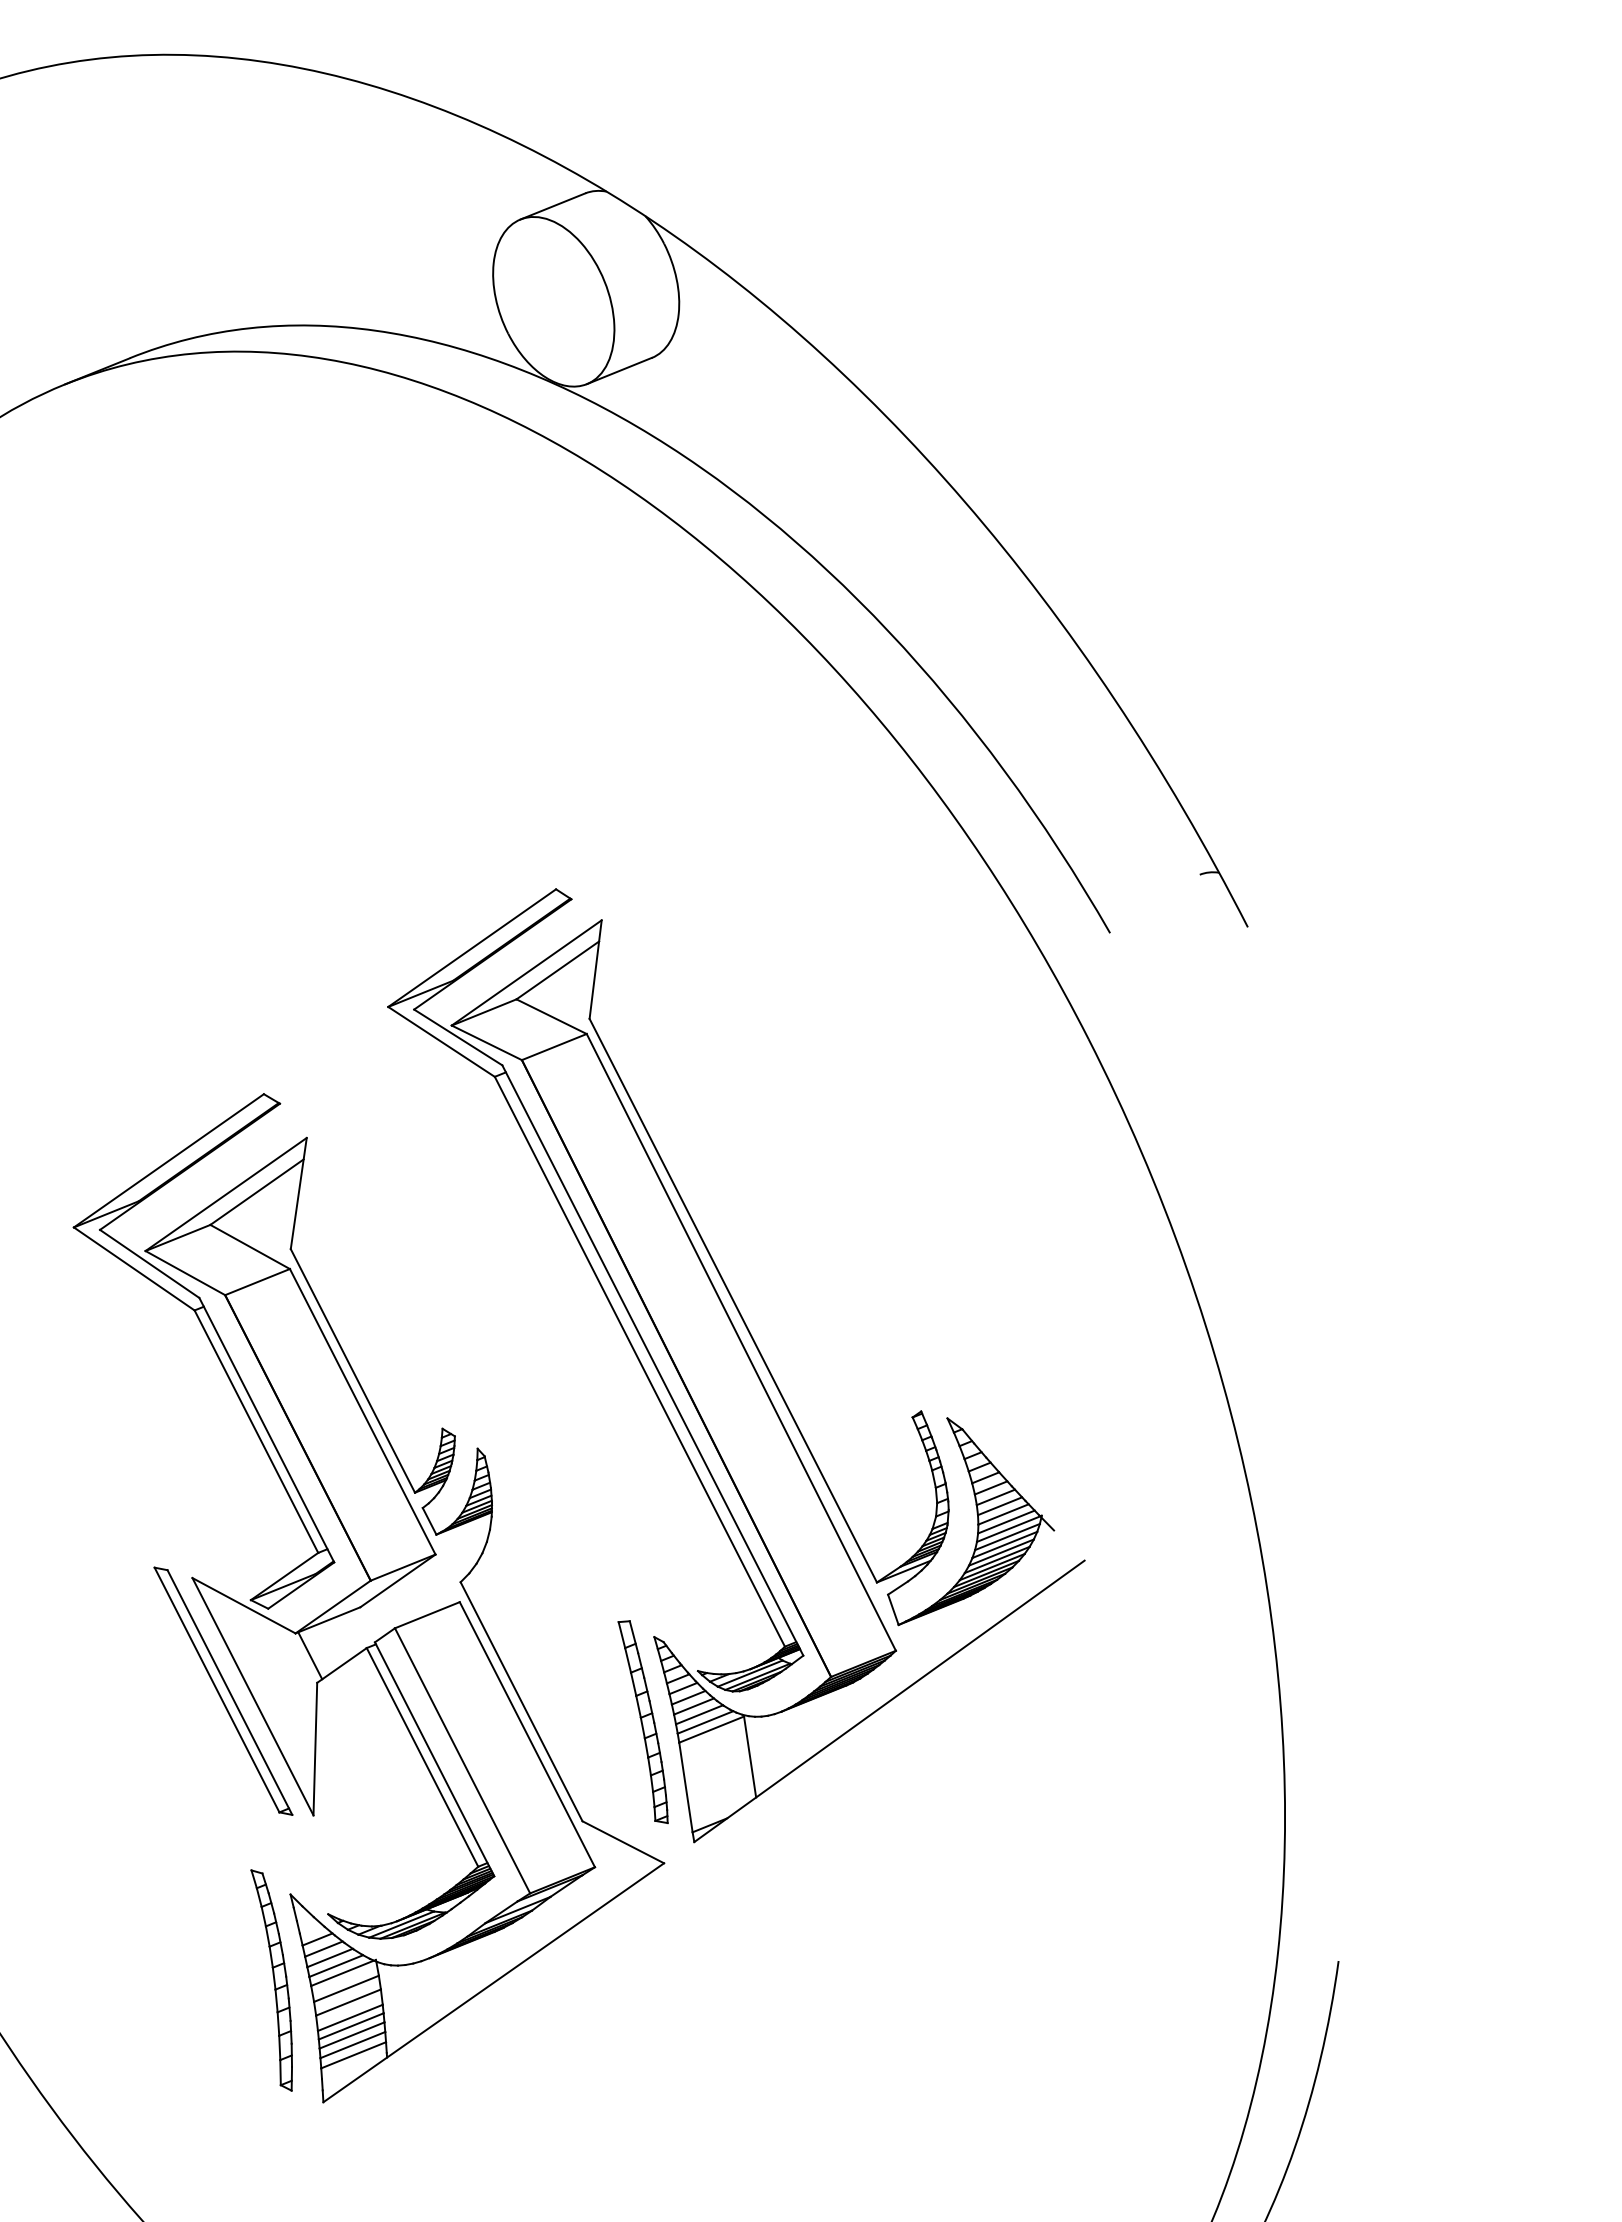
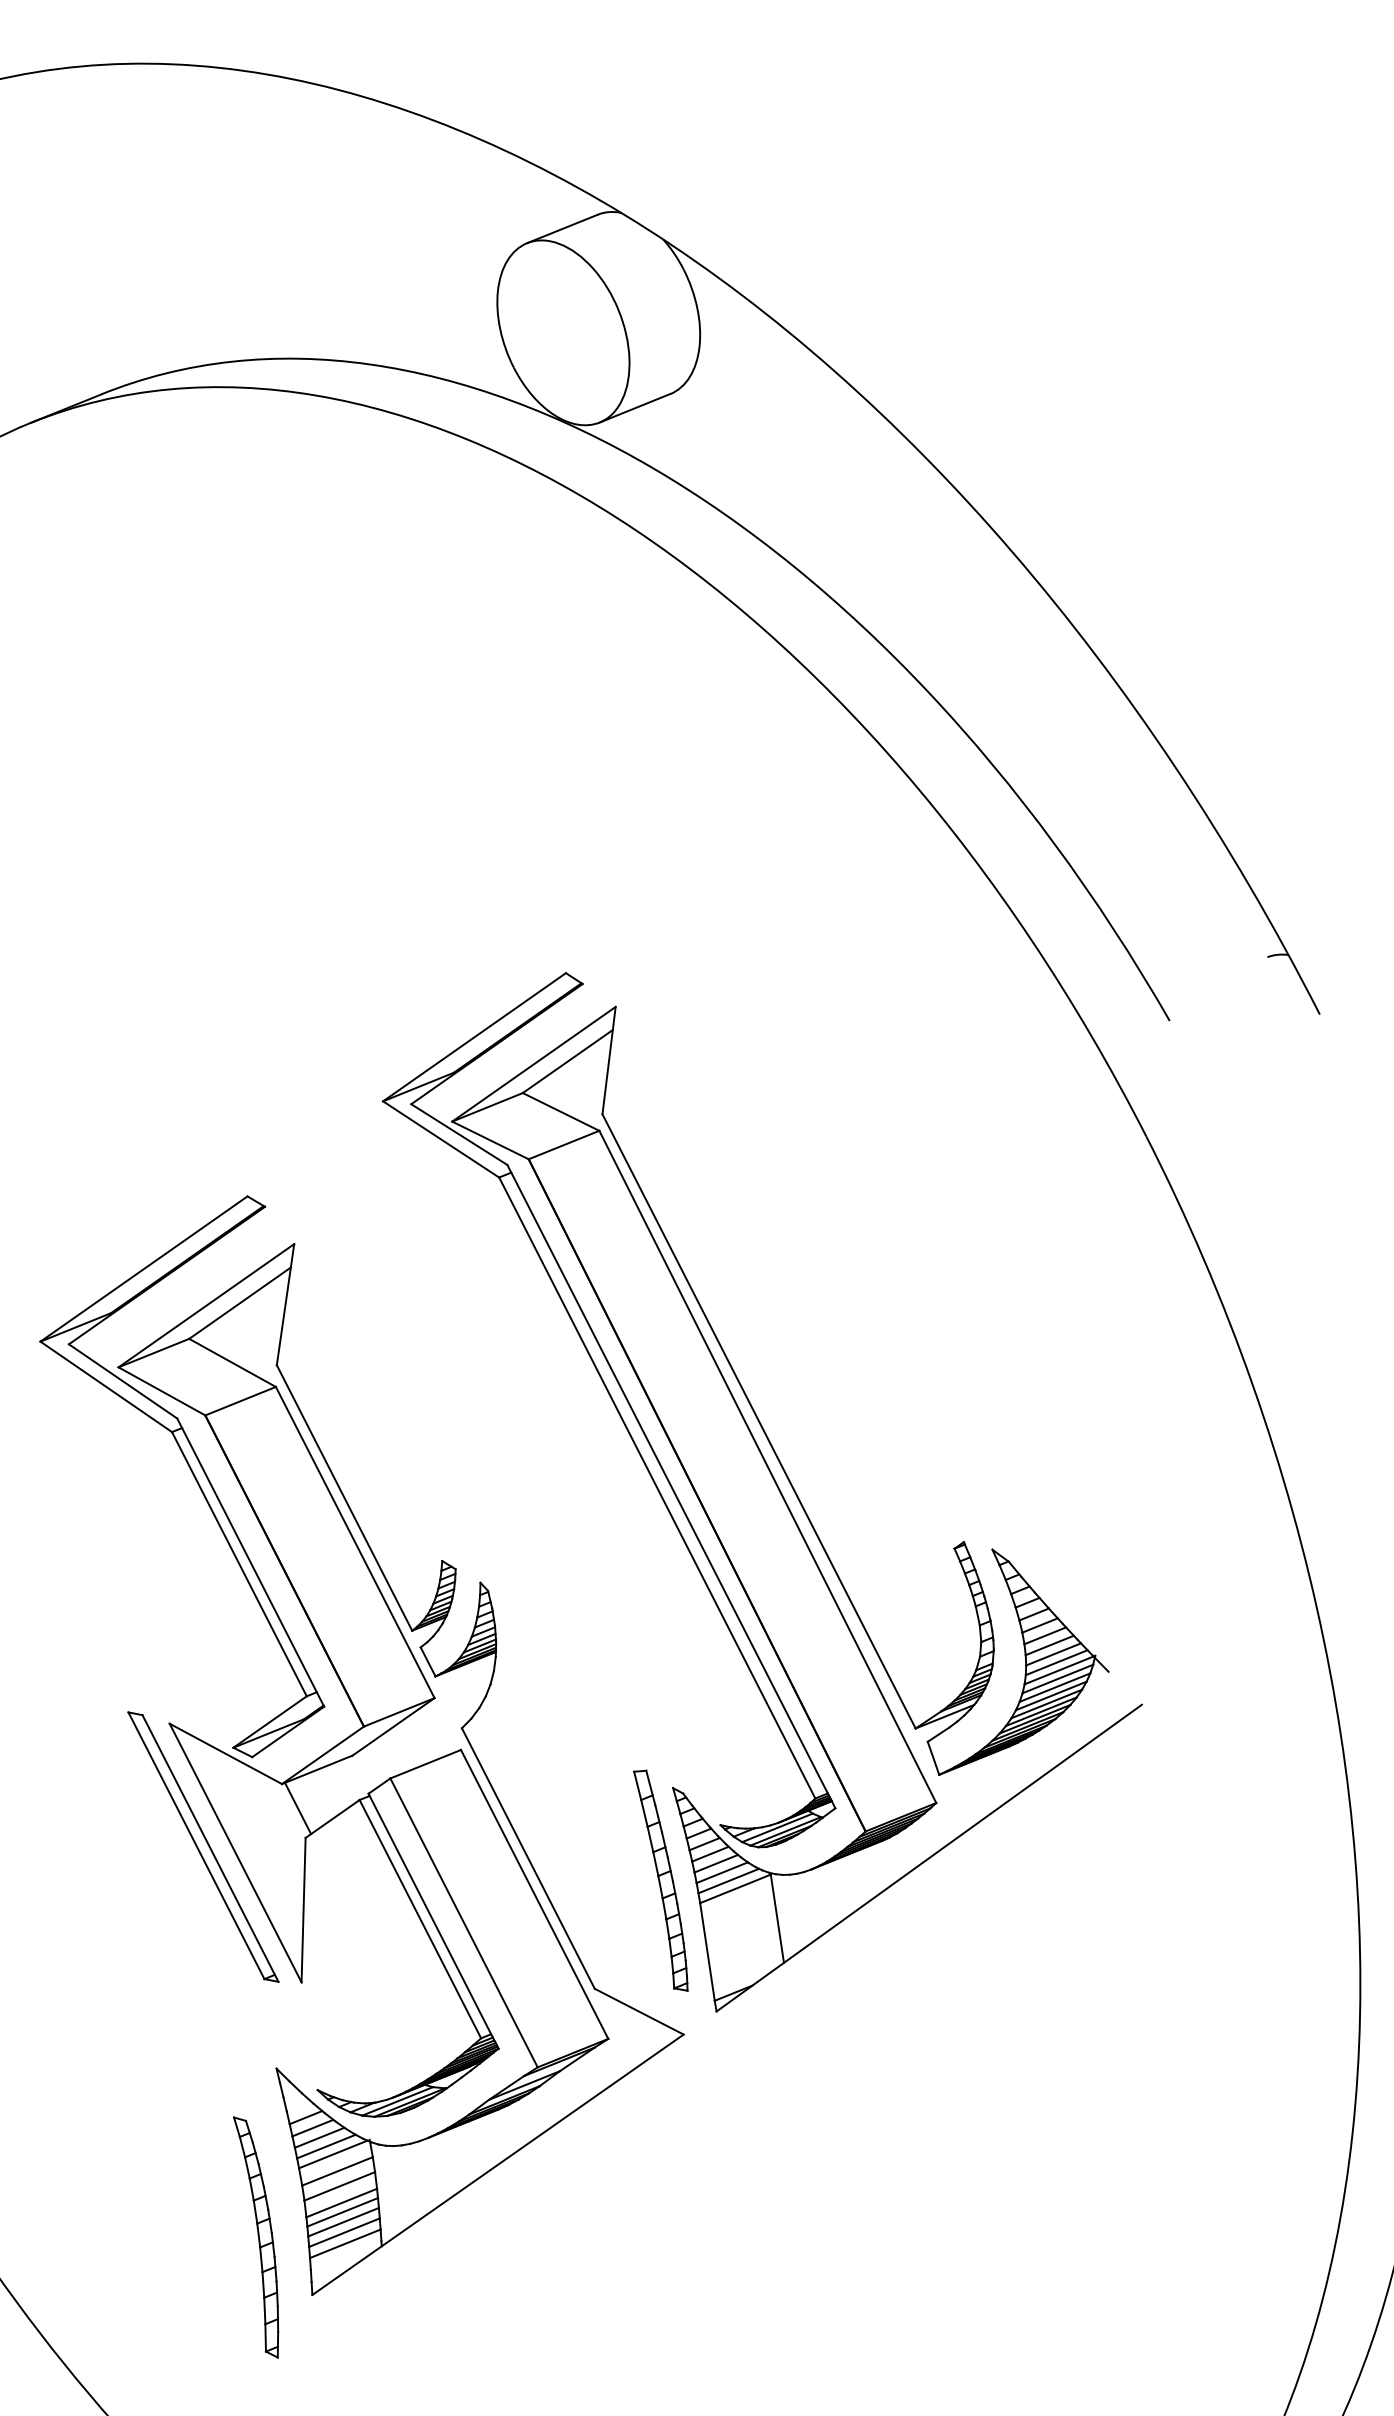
part: (271, 1980) -> (255, 2237), moved

